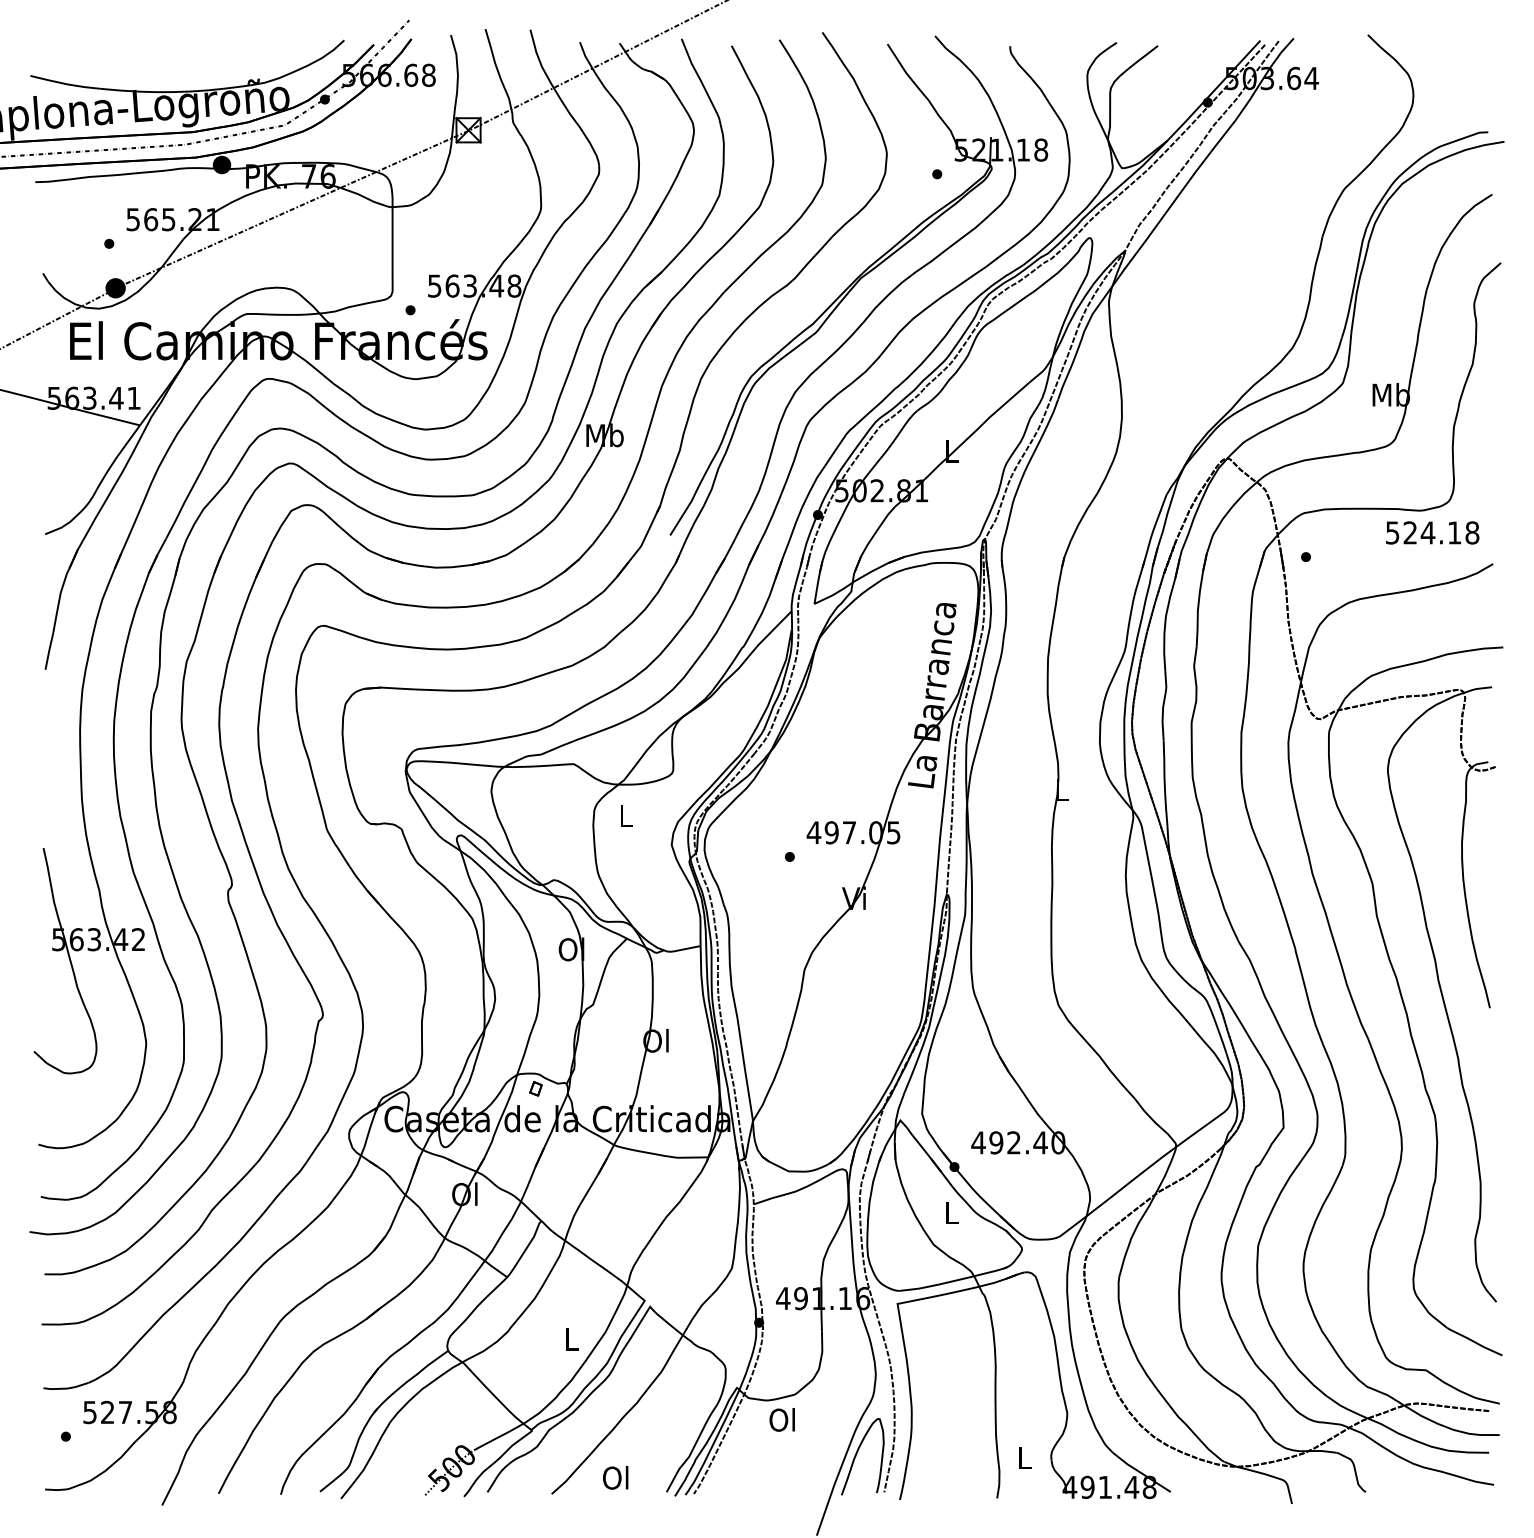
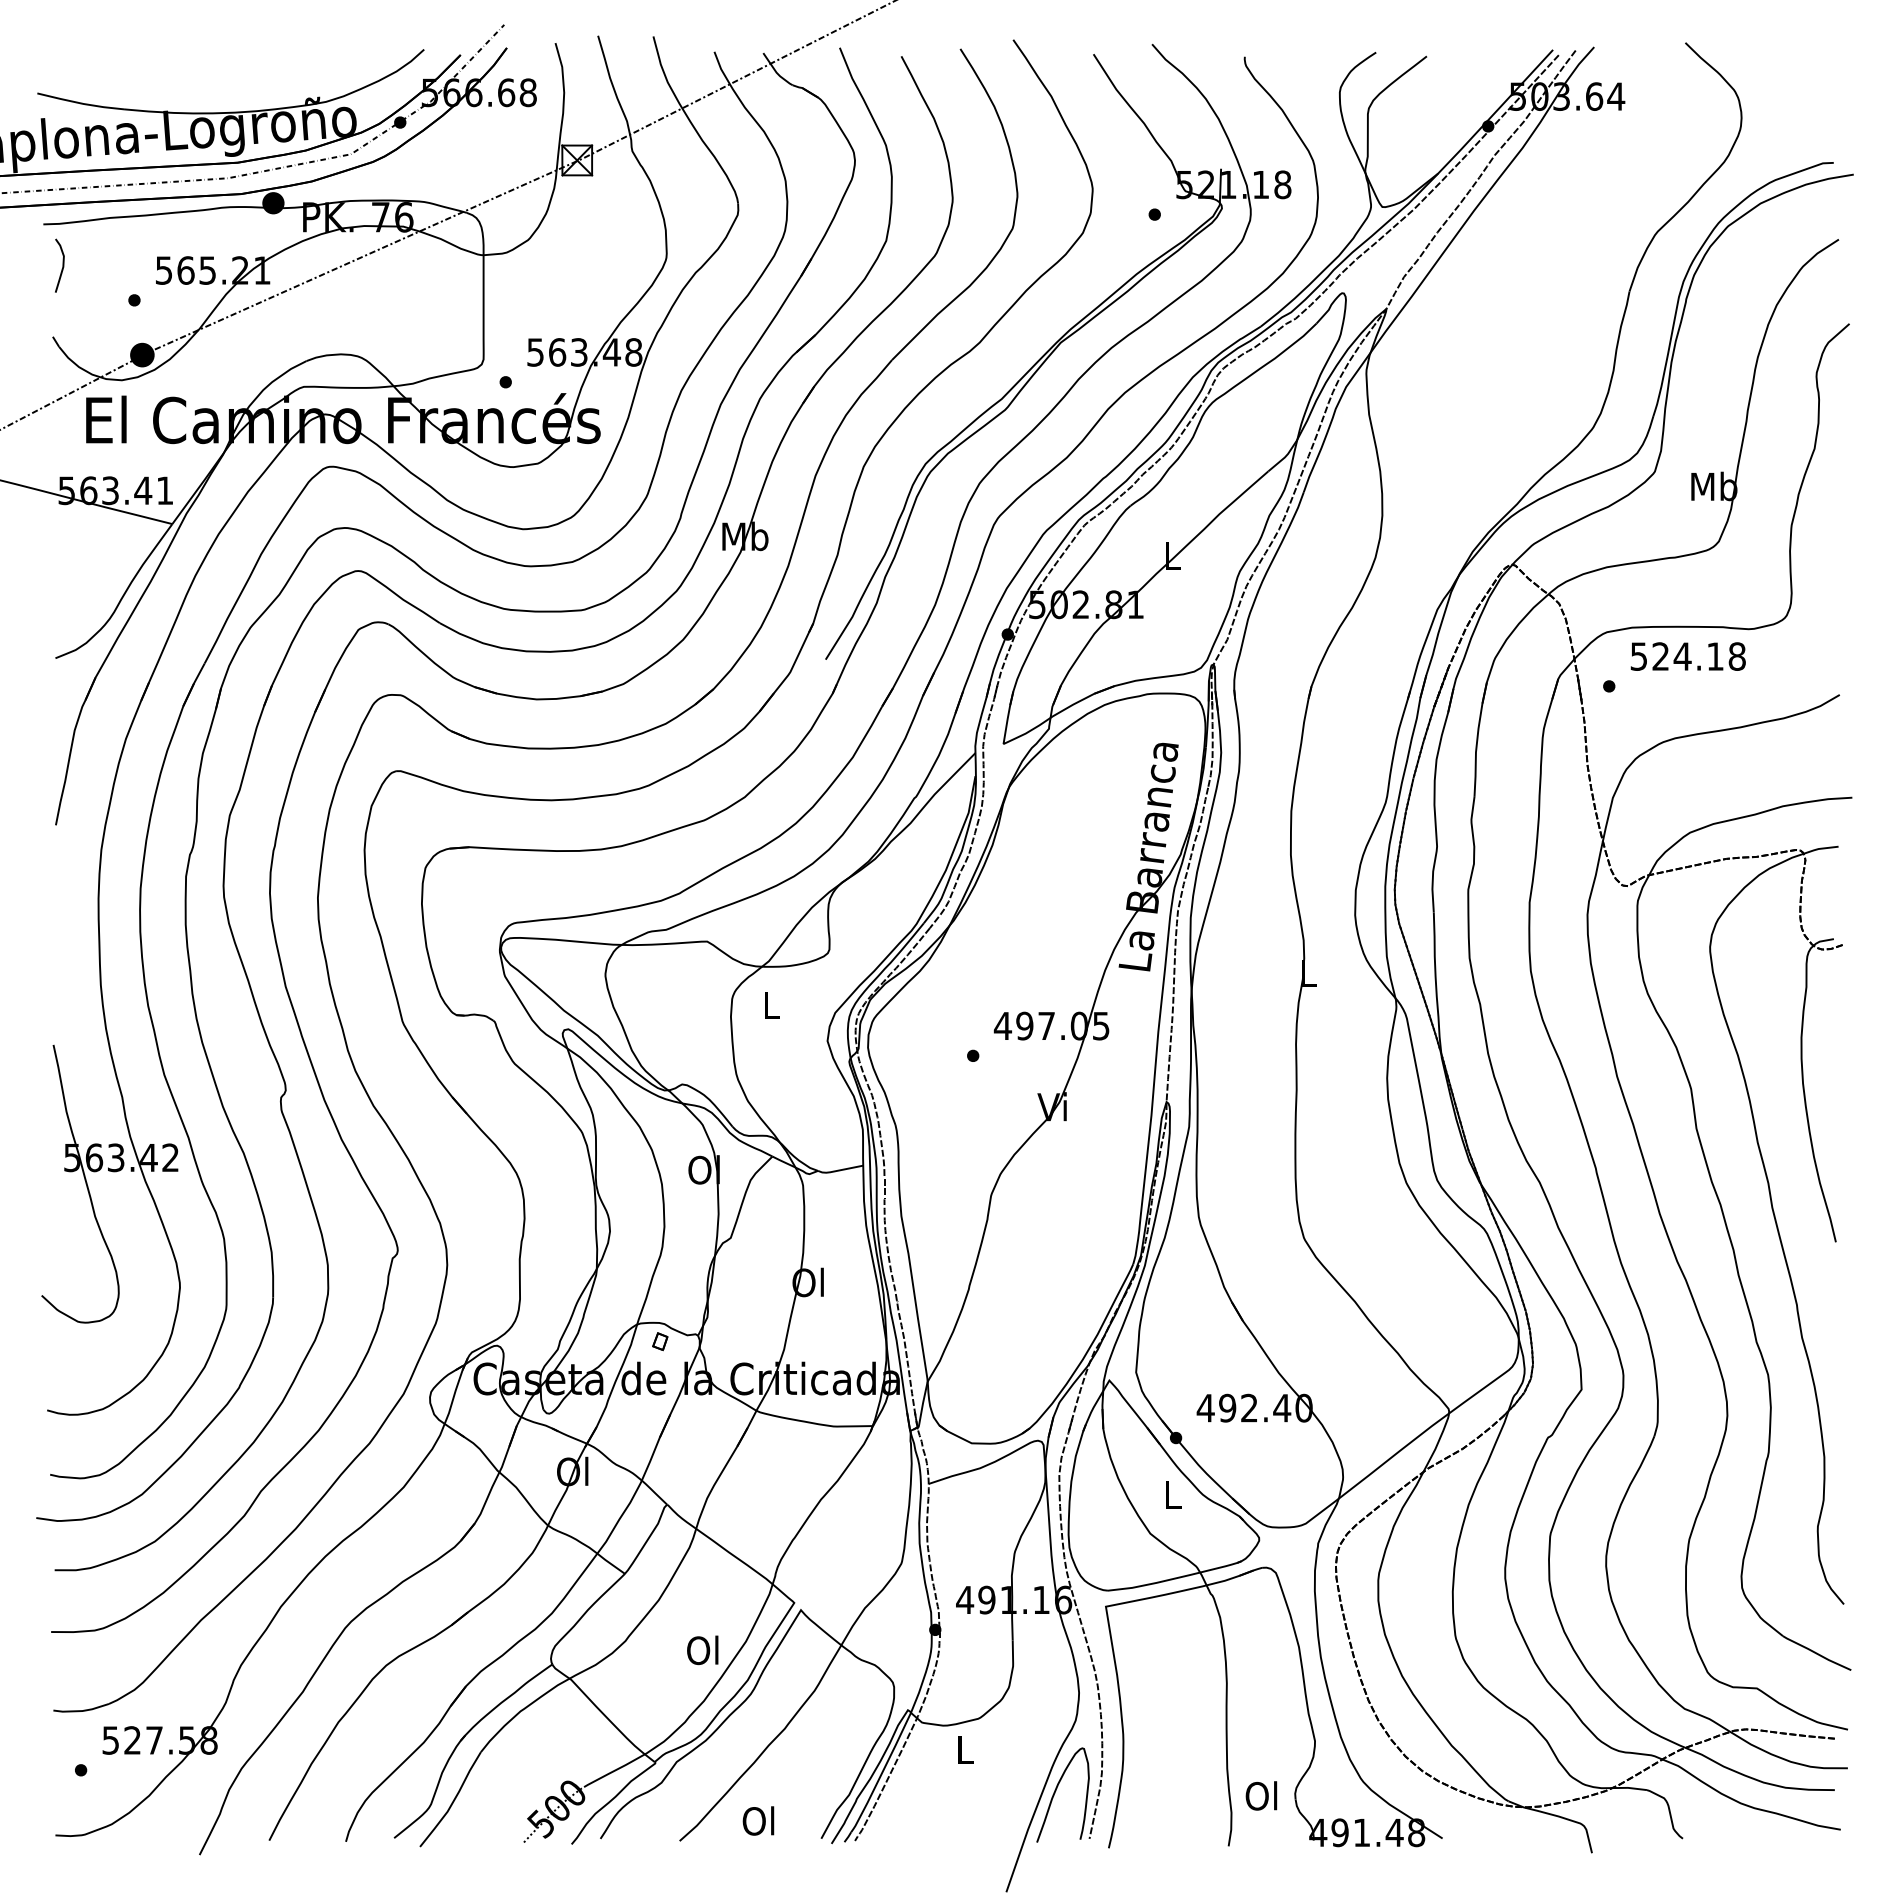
curve: (50, 215) -> (62, 265), added
text: (1432, 532) -> (1687, 656), moved
text: (570, 1339) -> (702, 1650), L -> Ol
text: (782, 1419) -> (963, 1749), Ol -> L
text: (1023, 1457) -> (1261, 1795), L -> Ol

